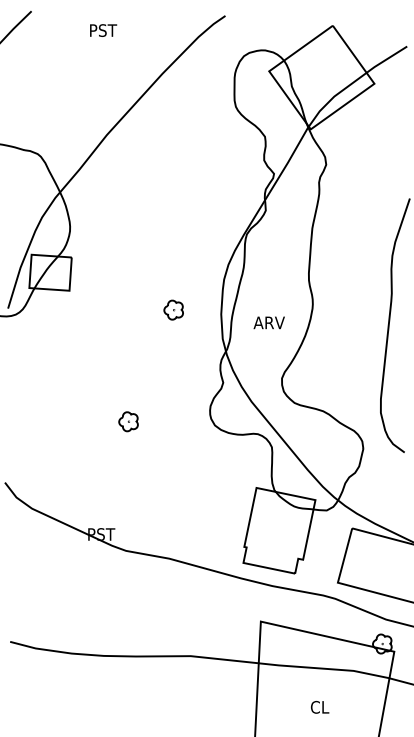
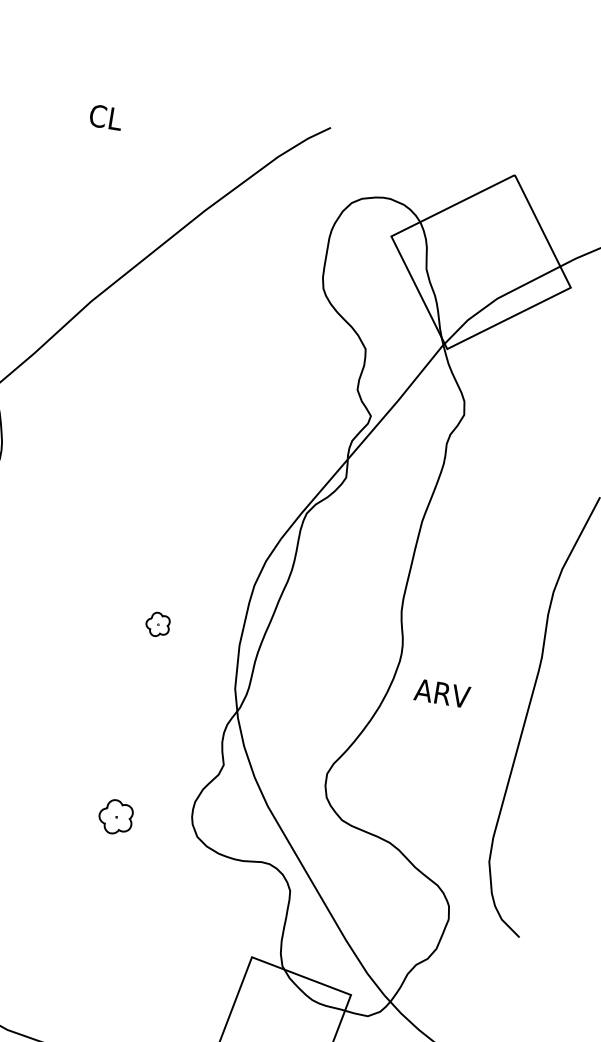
text: (103, 30) -> (114, 118), PST -> CL
part: (173, 309) -> (157, 623), size x0.7
text: (268, 322) -> (441, 692), moved
part: (128, 421) -> (115, 816), moved

